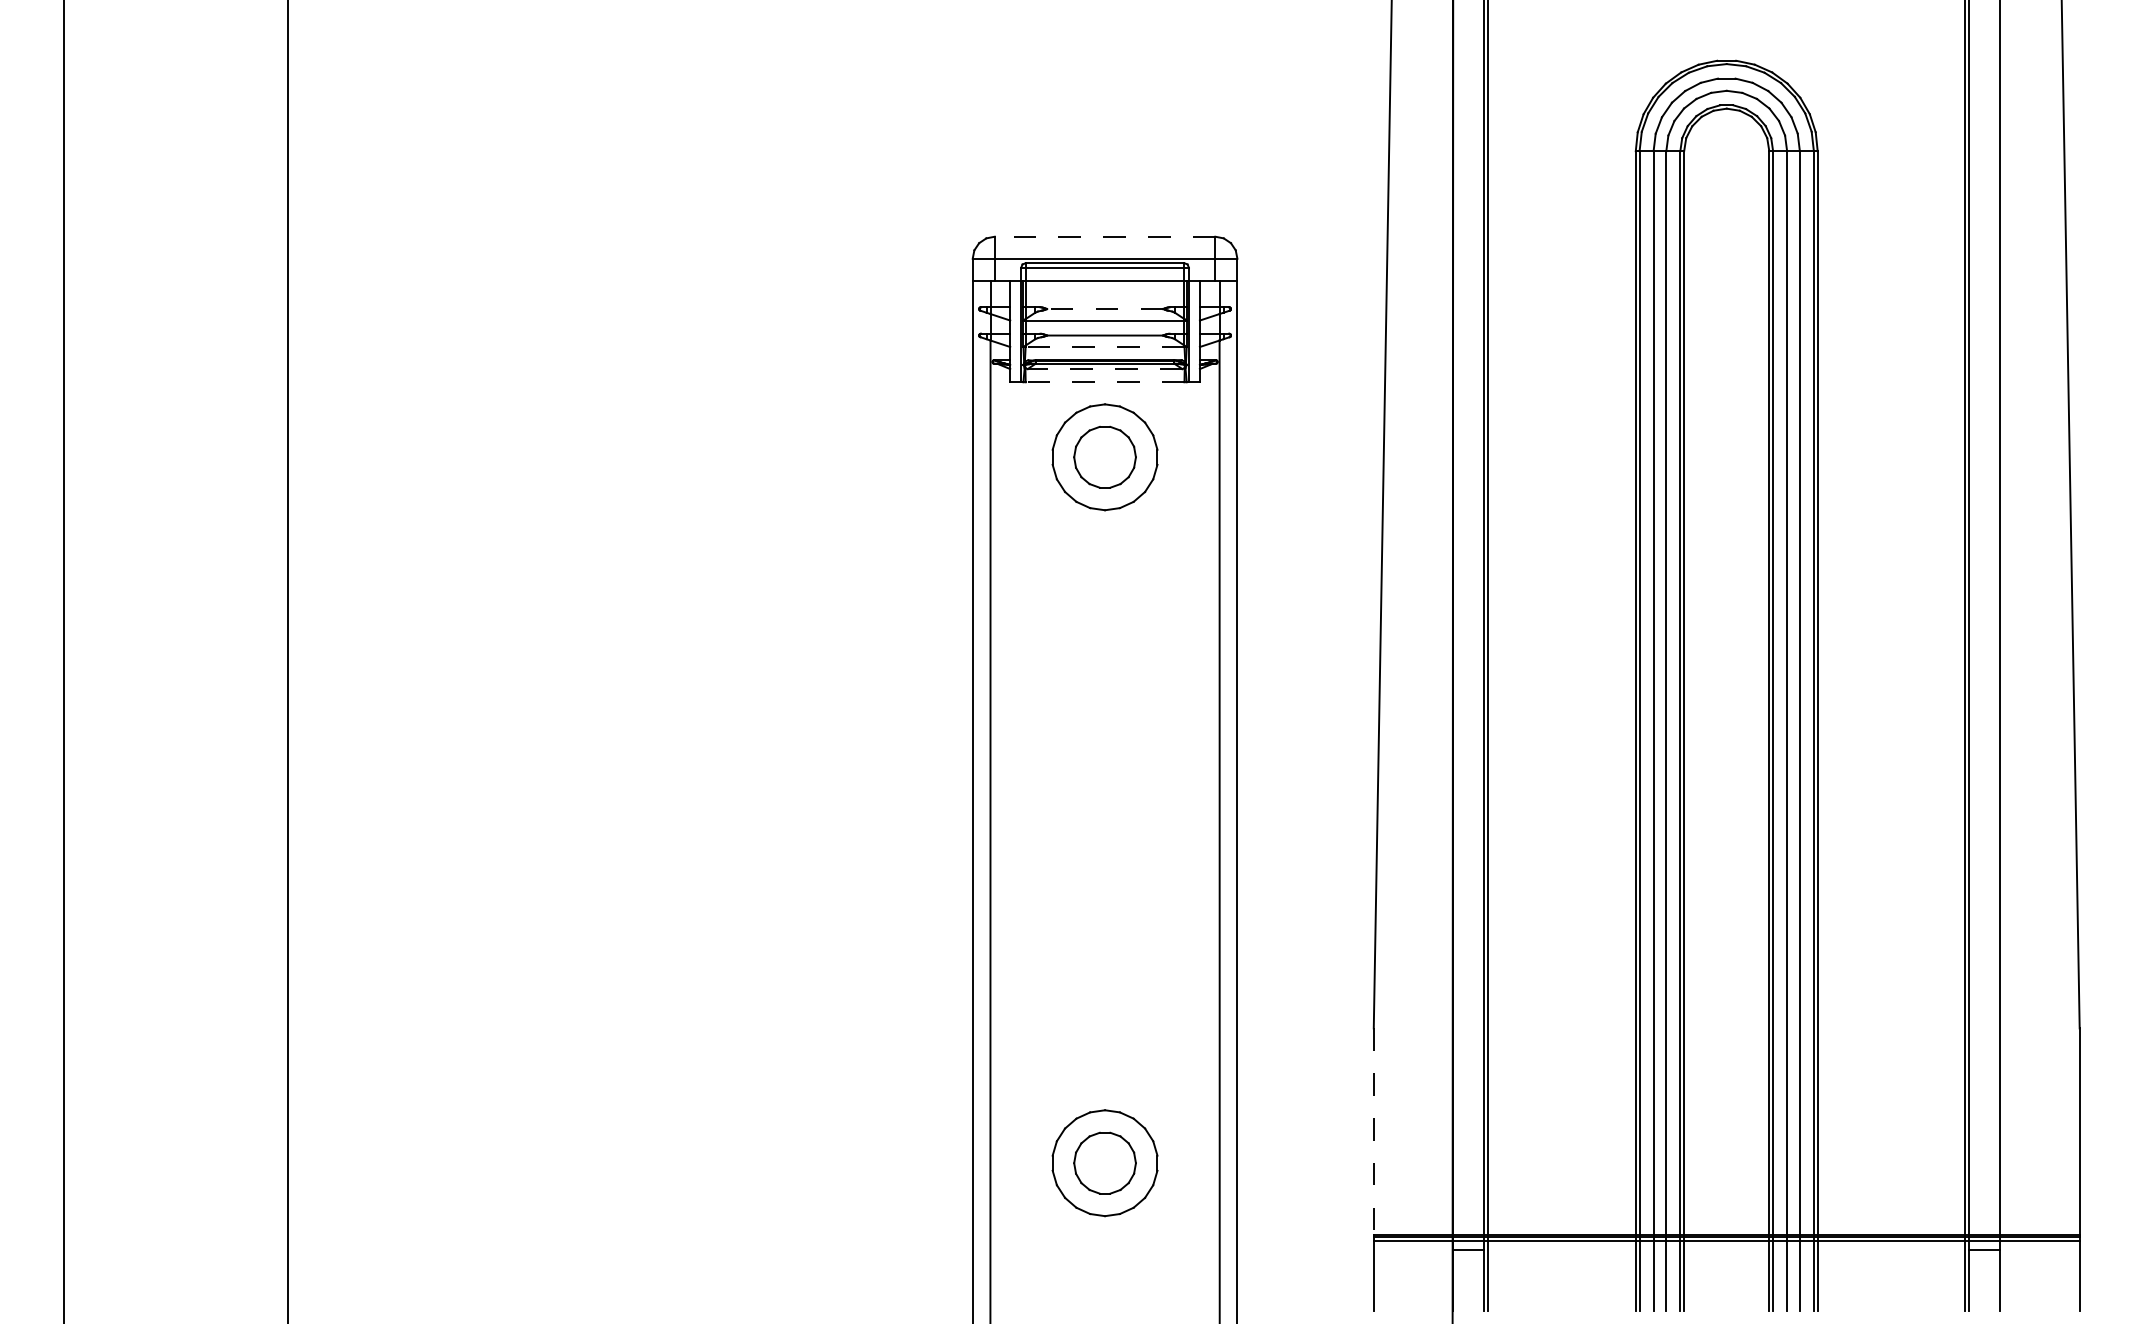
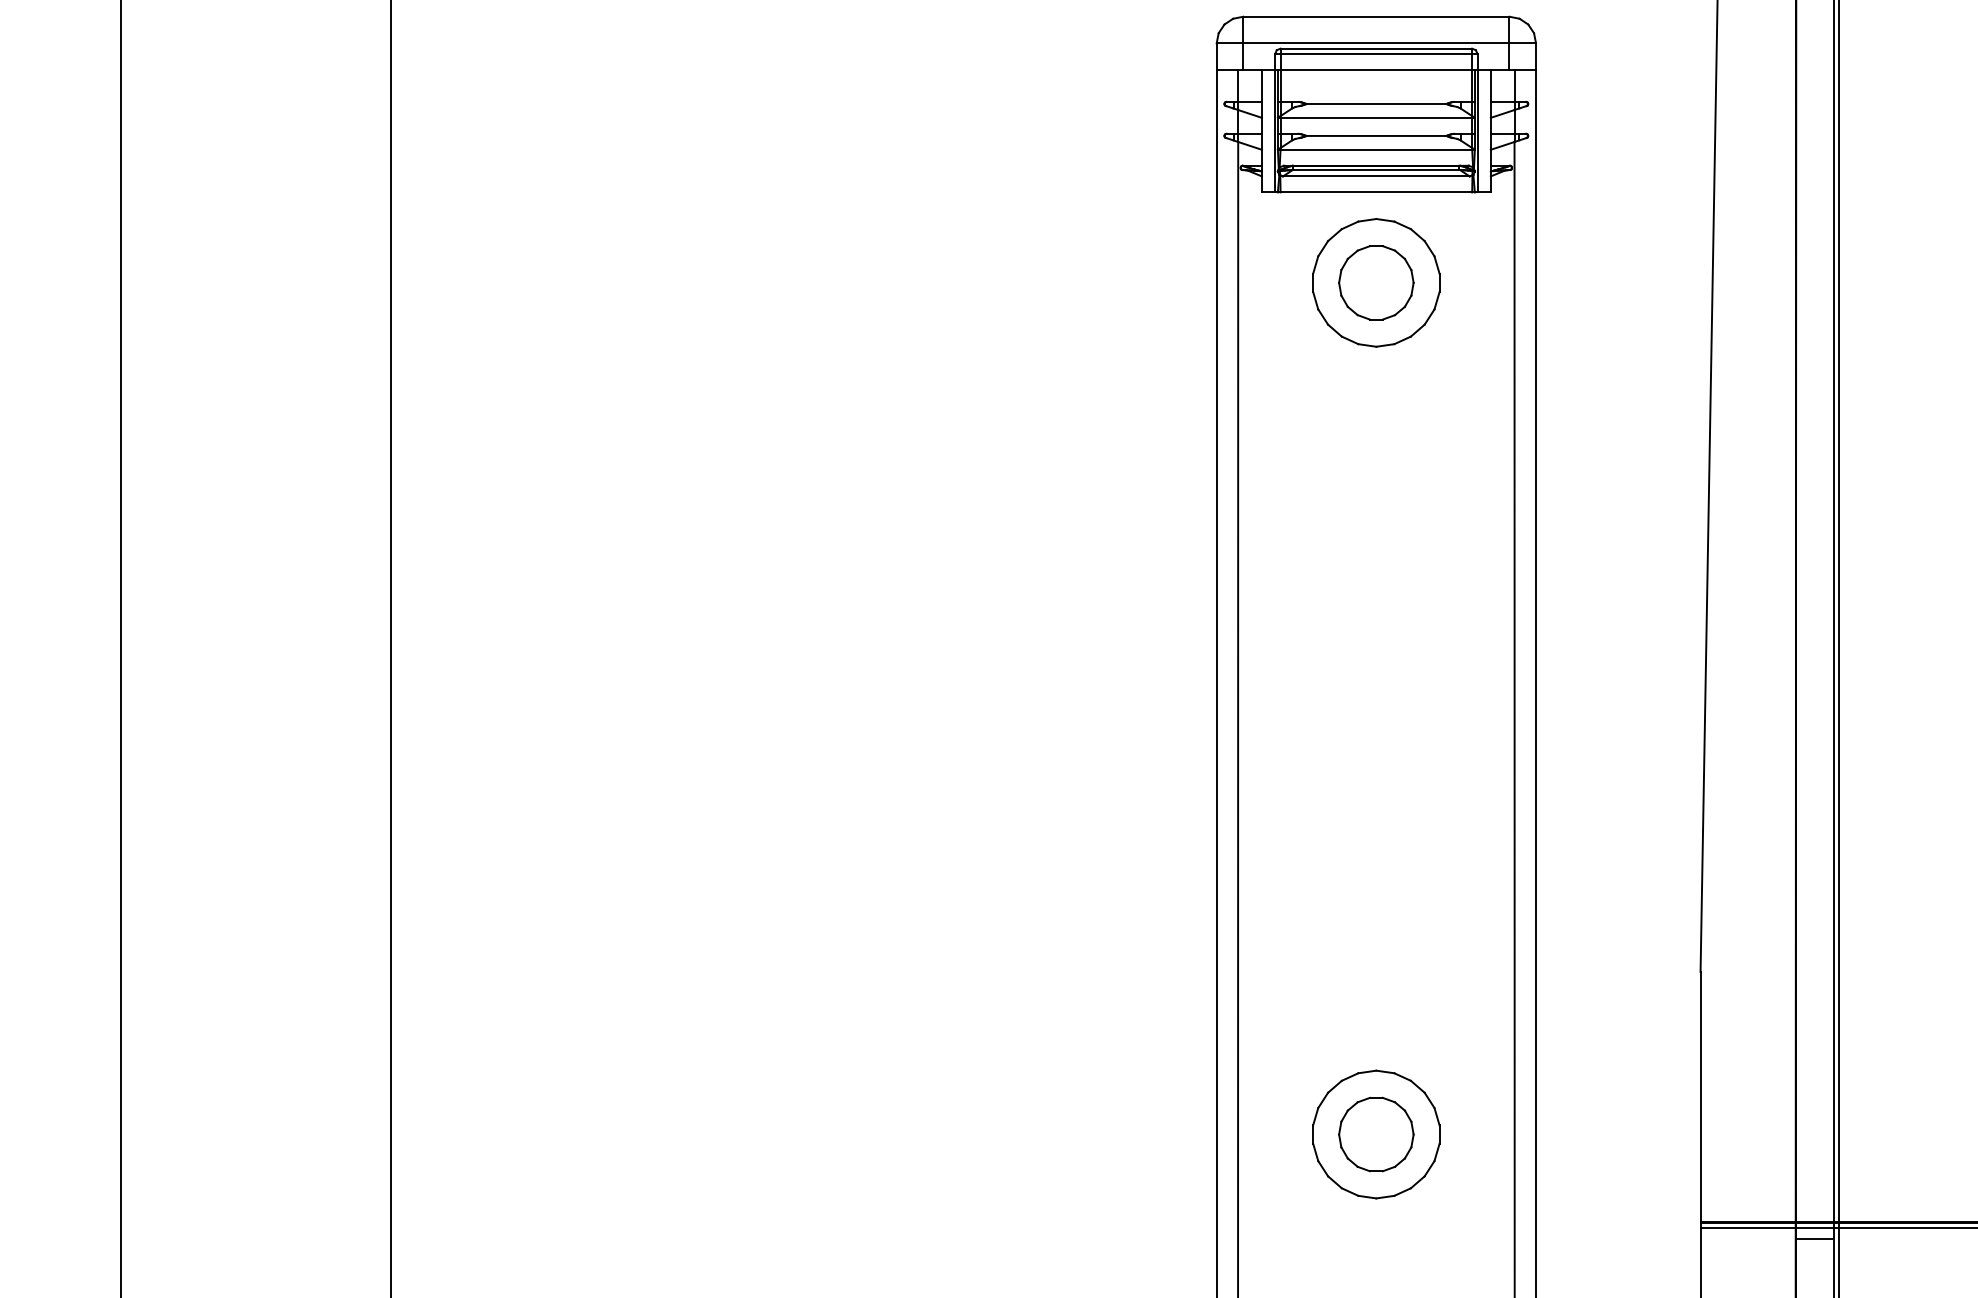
line: (1104, 236) -> (1375, 16), dashed -> solid
line: (1105, 309) -> (1376, 104), dashed -> solid
line: (1104, 347) -> (1375, 150), dashed -> solid
line: (1104, 369) -> (1375, 176), dashed -> solid
line: (1104, 382) -> (1375, 192), dashed -> solid
line: (1373, 1131) -> (1700, 1096), dashed -> solid

